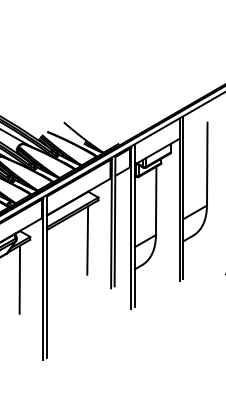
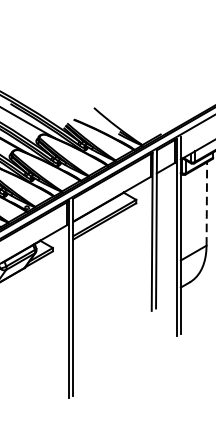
line: (156, 200) -> (207, 203), solid -> dashed
line: (87, 240) -> (122, 252), removed
line: (19, 279) -> (39, 300), removed

